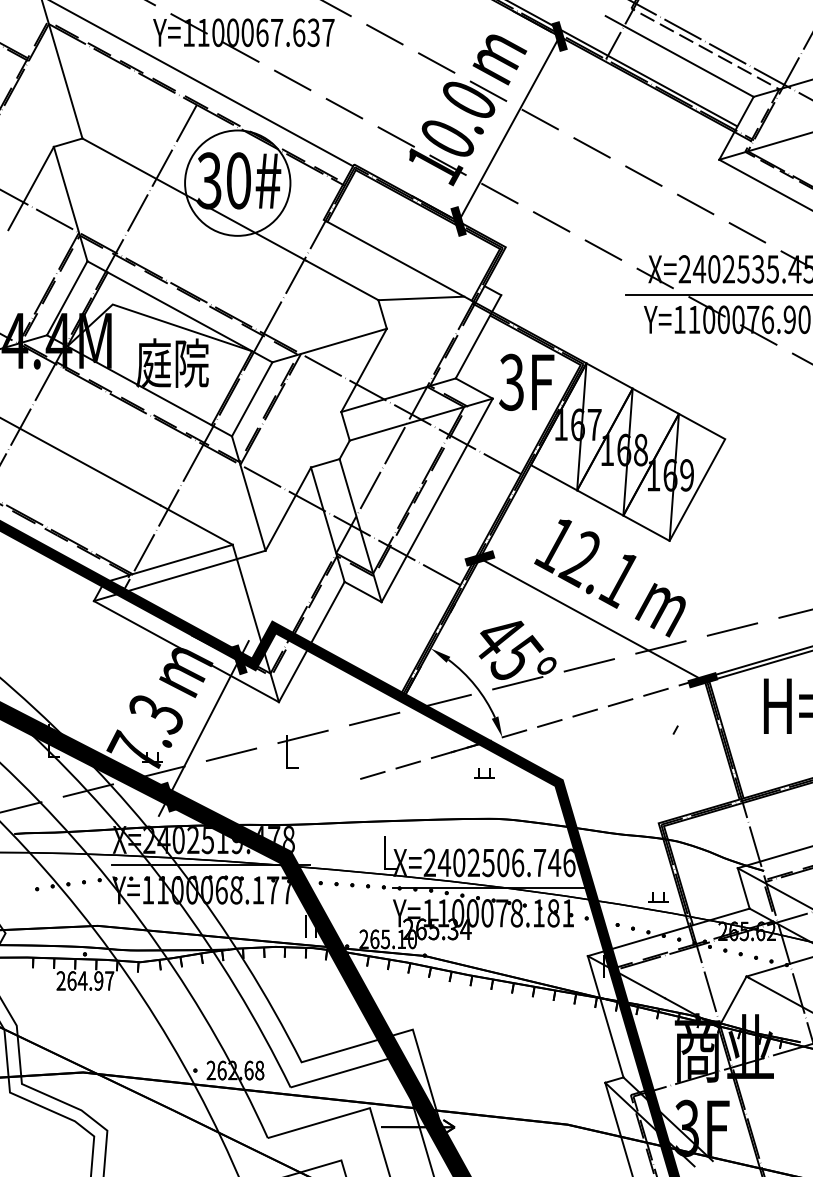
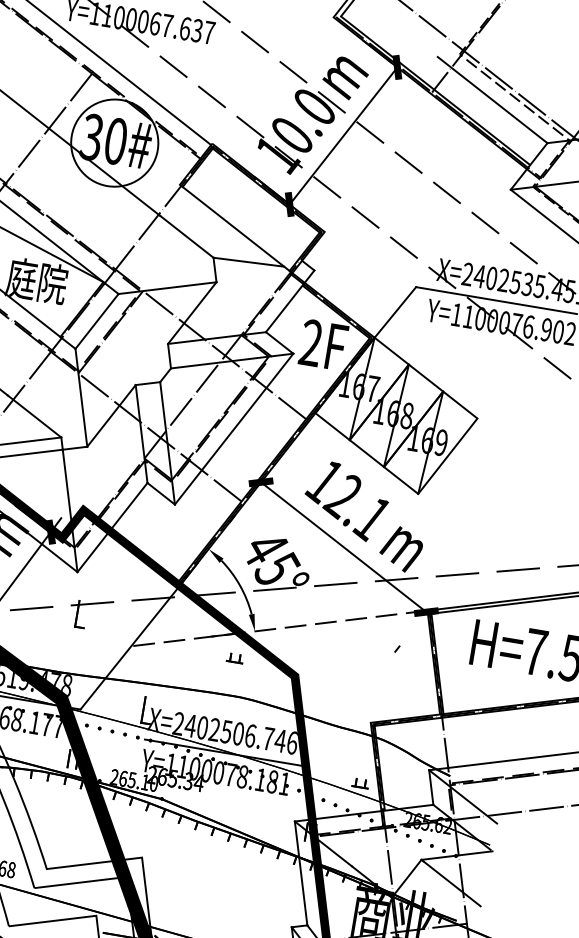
line: (605, 328) -> (394, 311), added
text: (511, 382) -> (310, 343), 3F -> 2F
line: (355, 782) -> (129, 648), added

